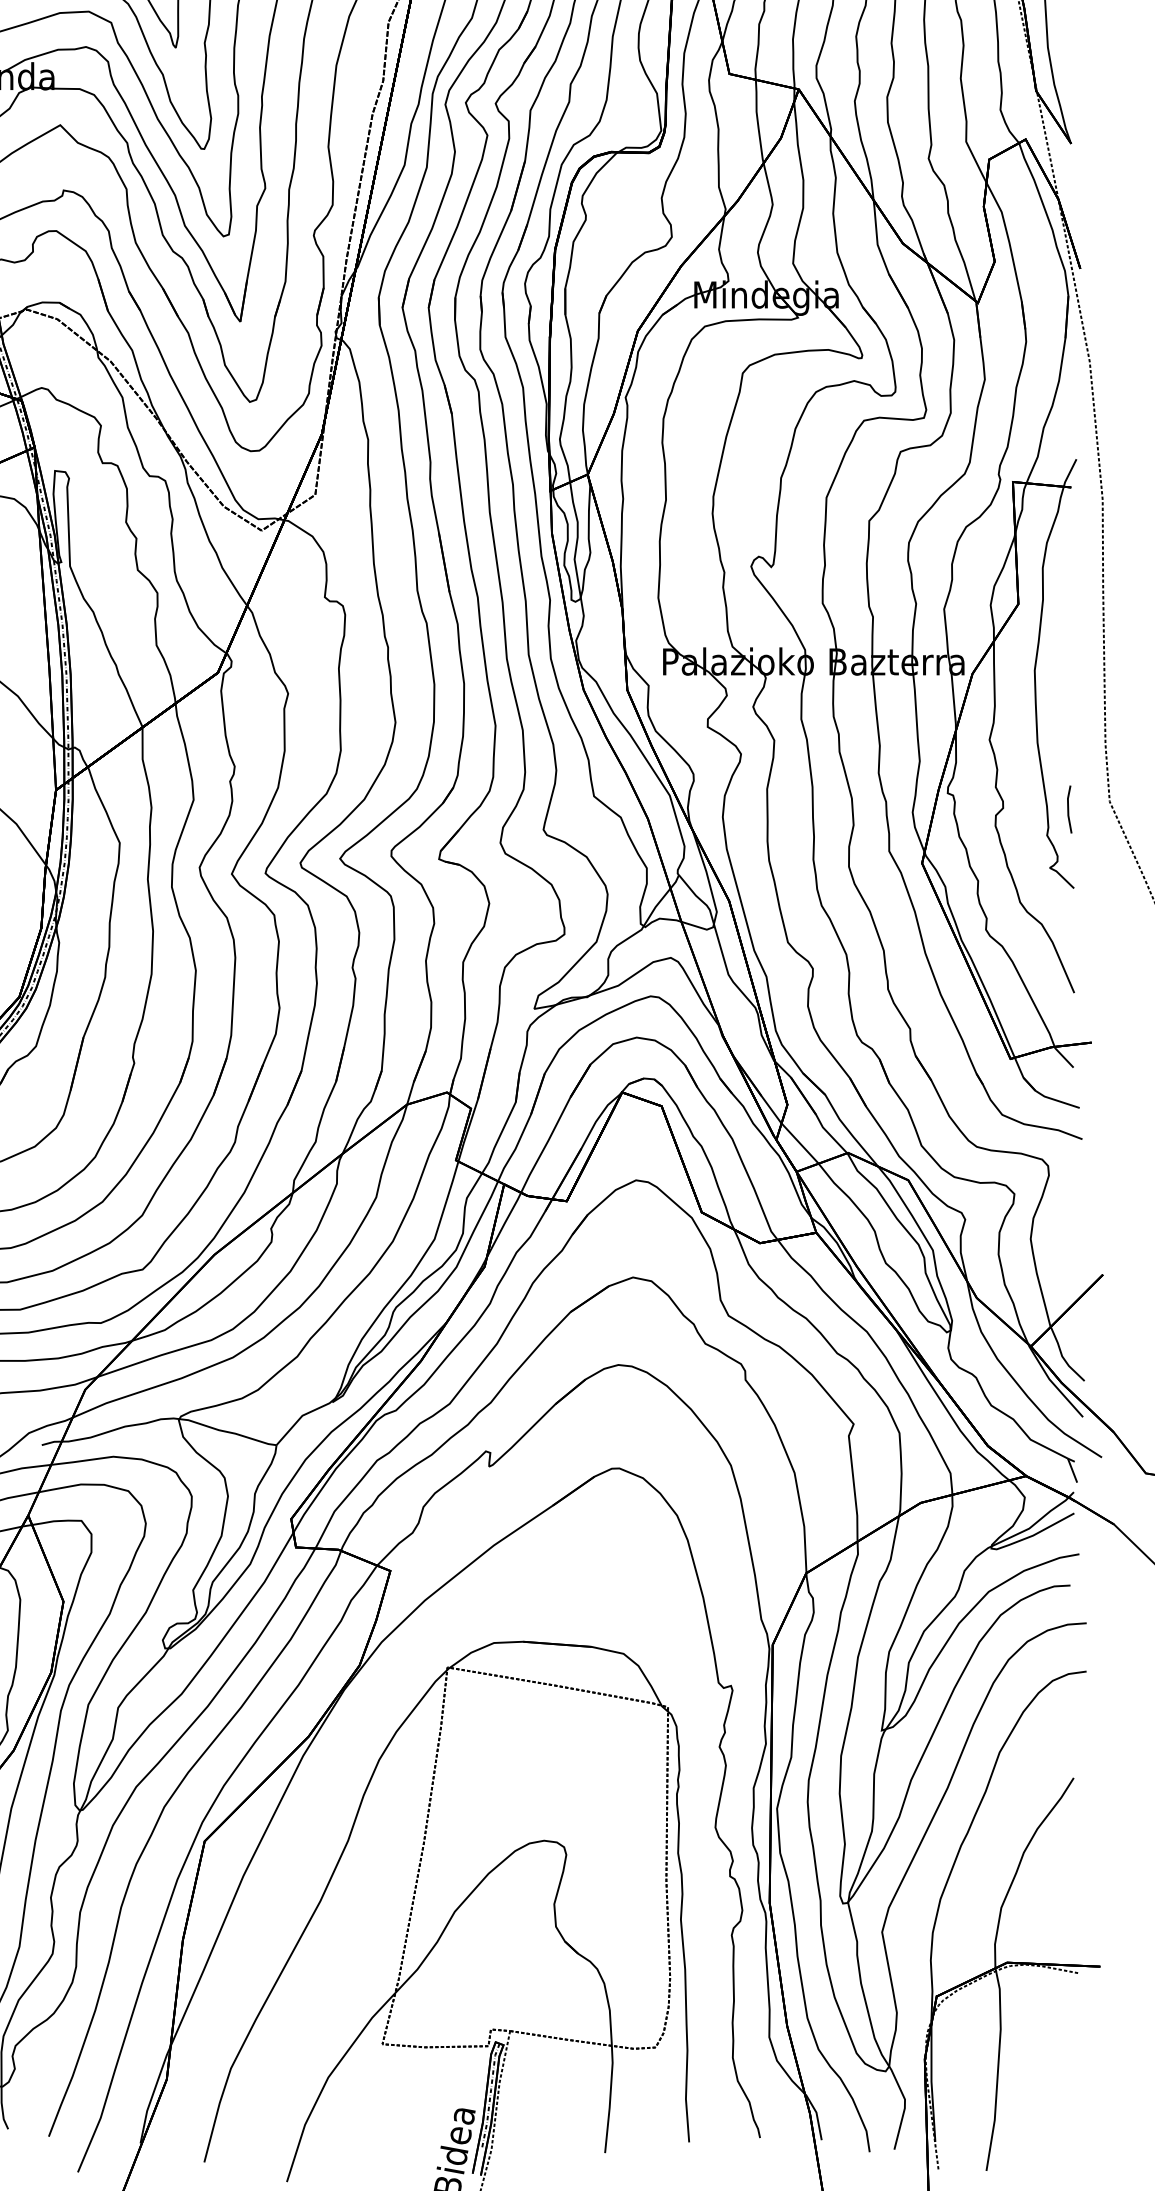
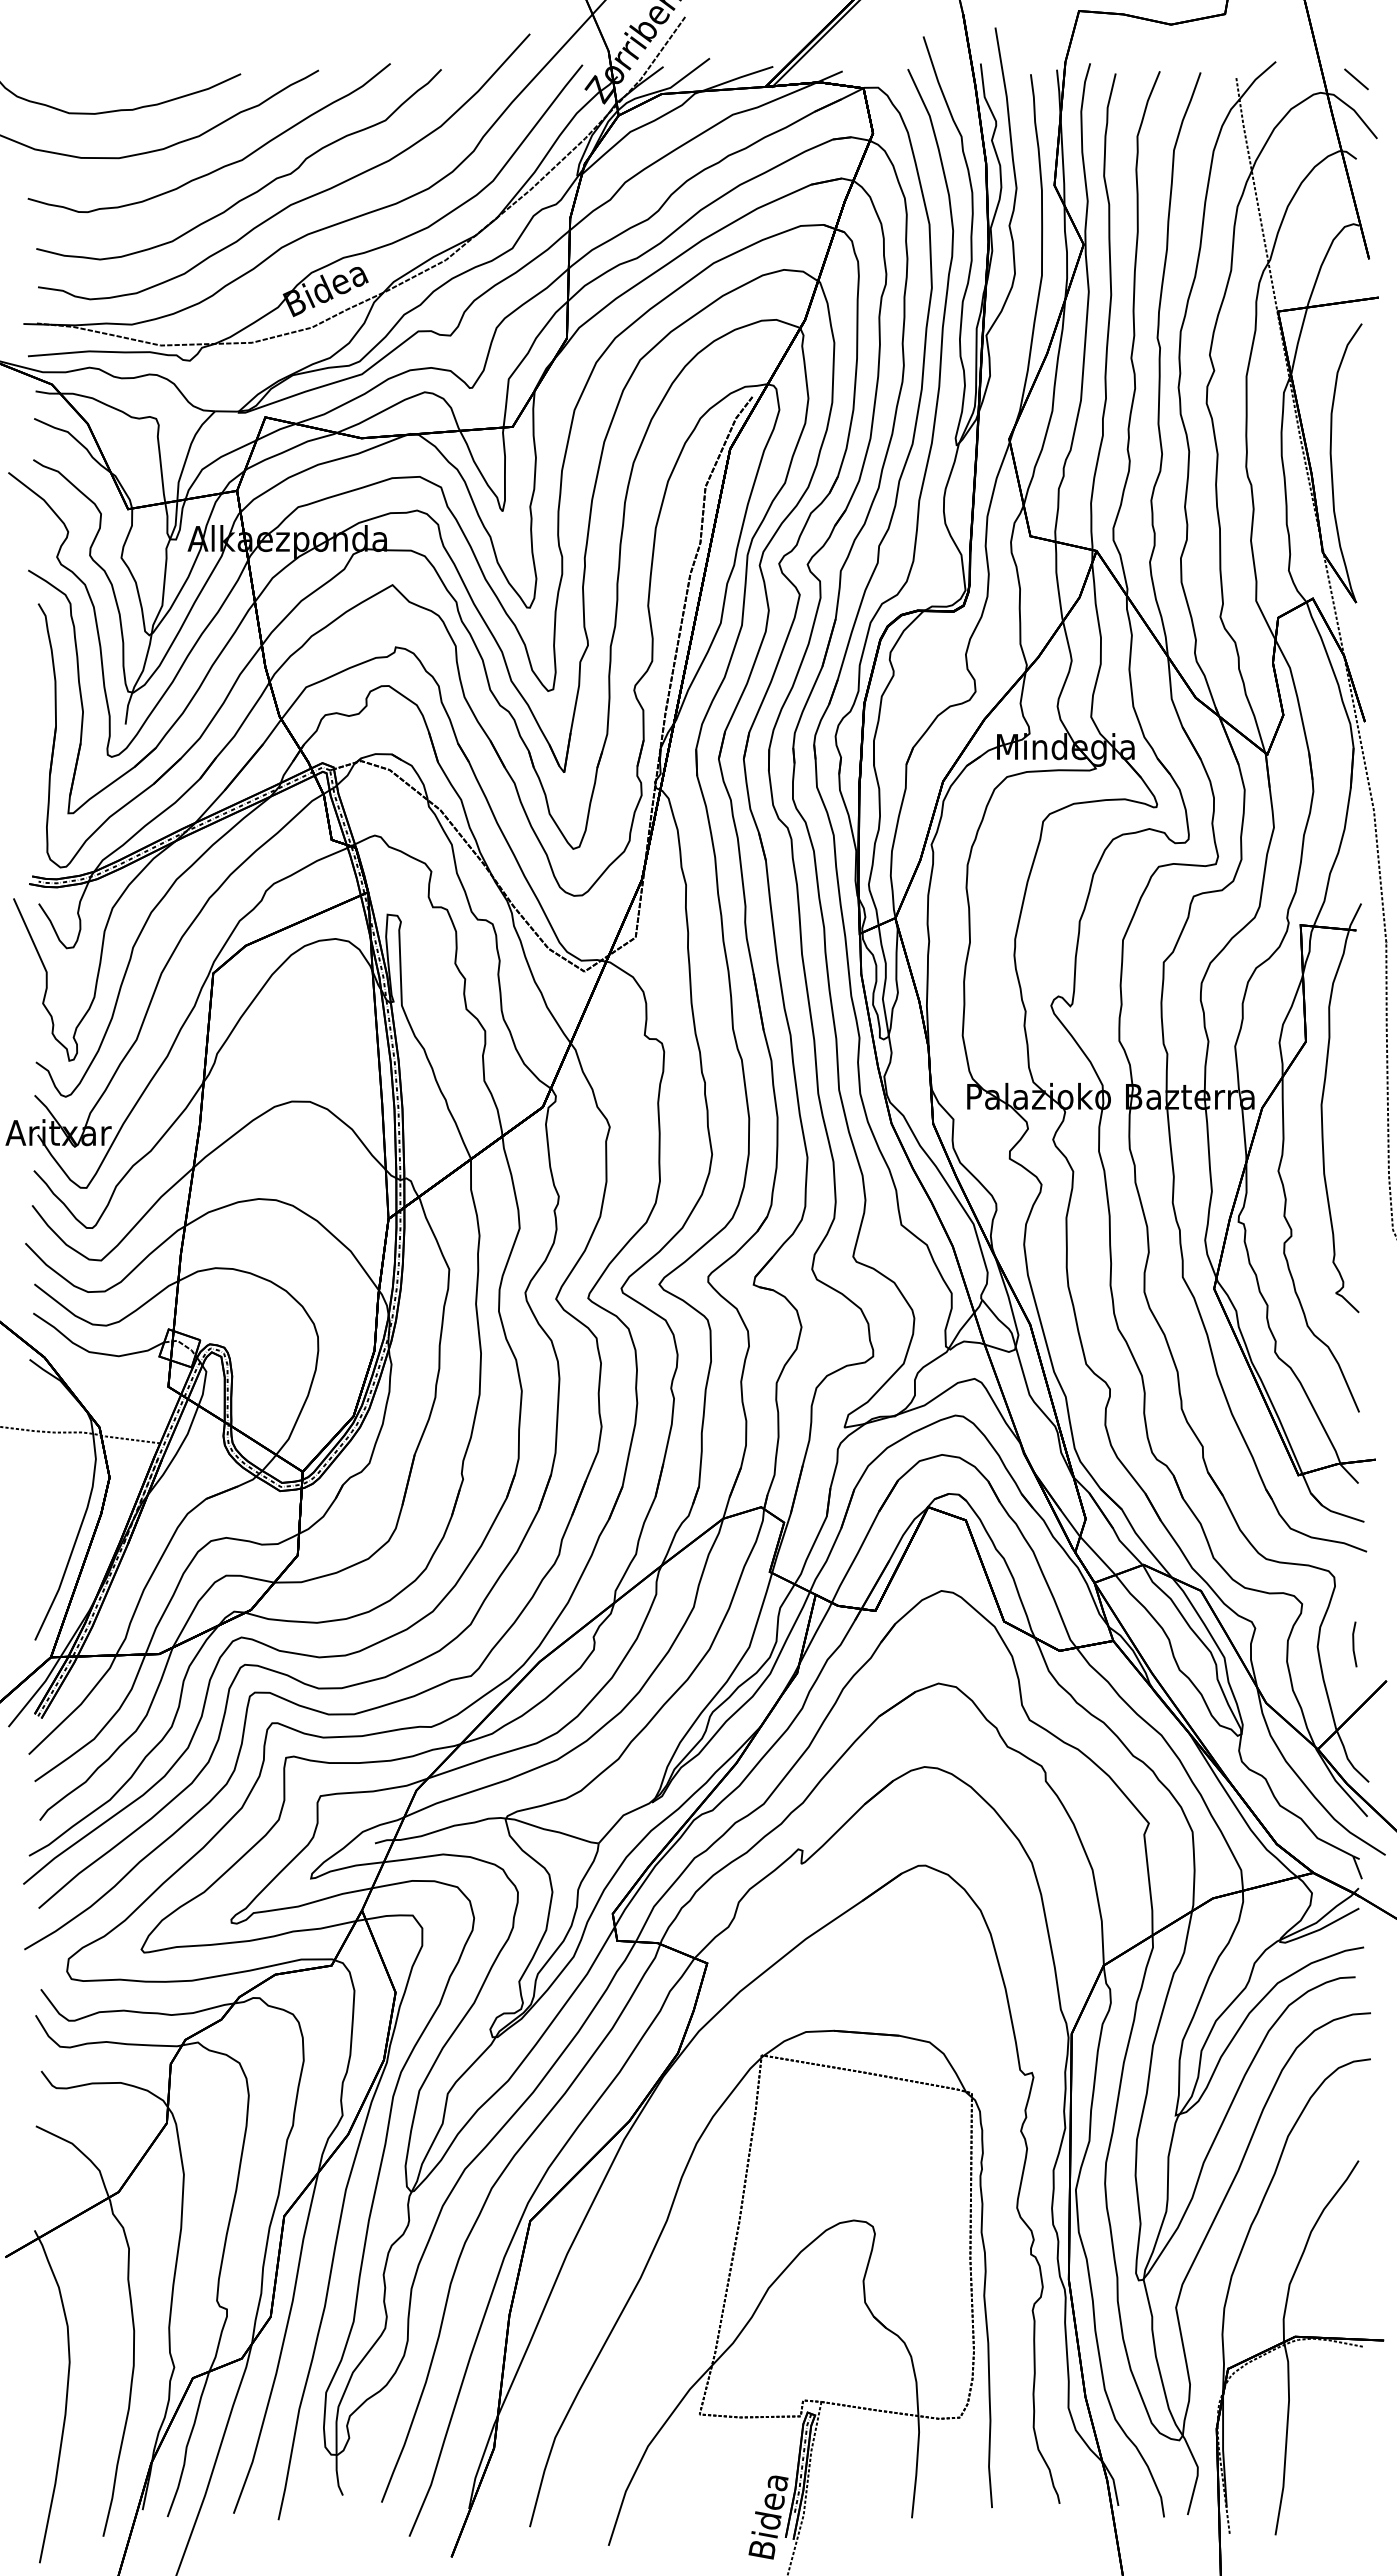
line: (1069, 809) -> (1354, 1644), moved

